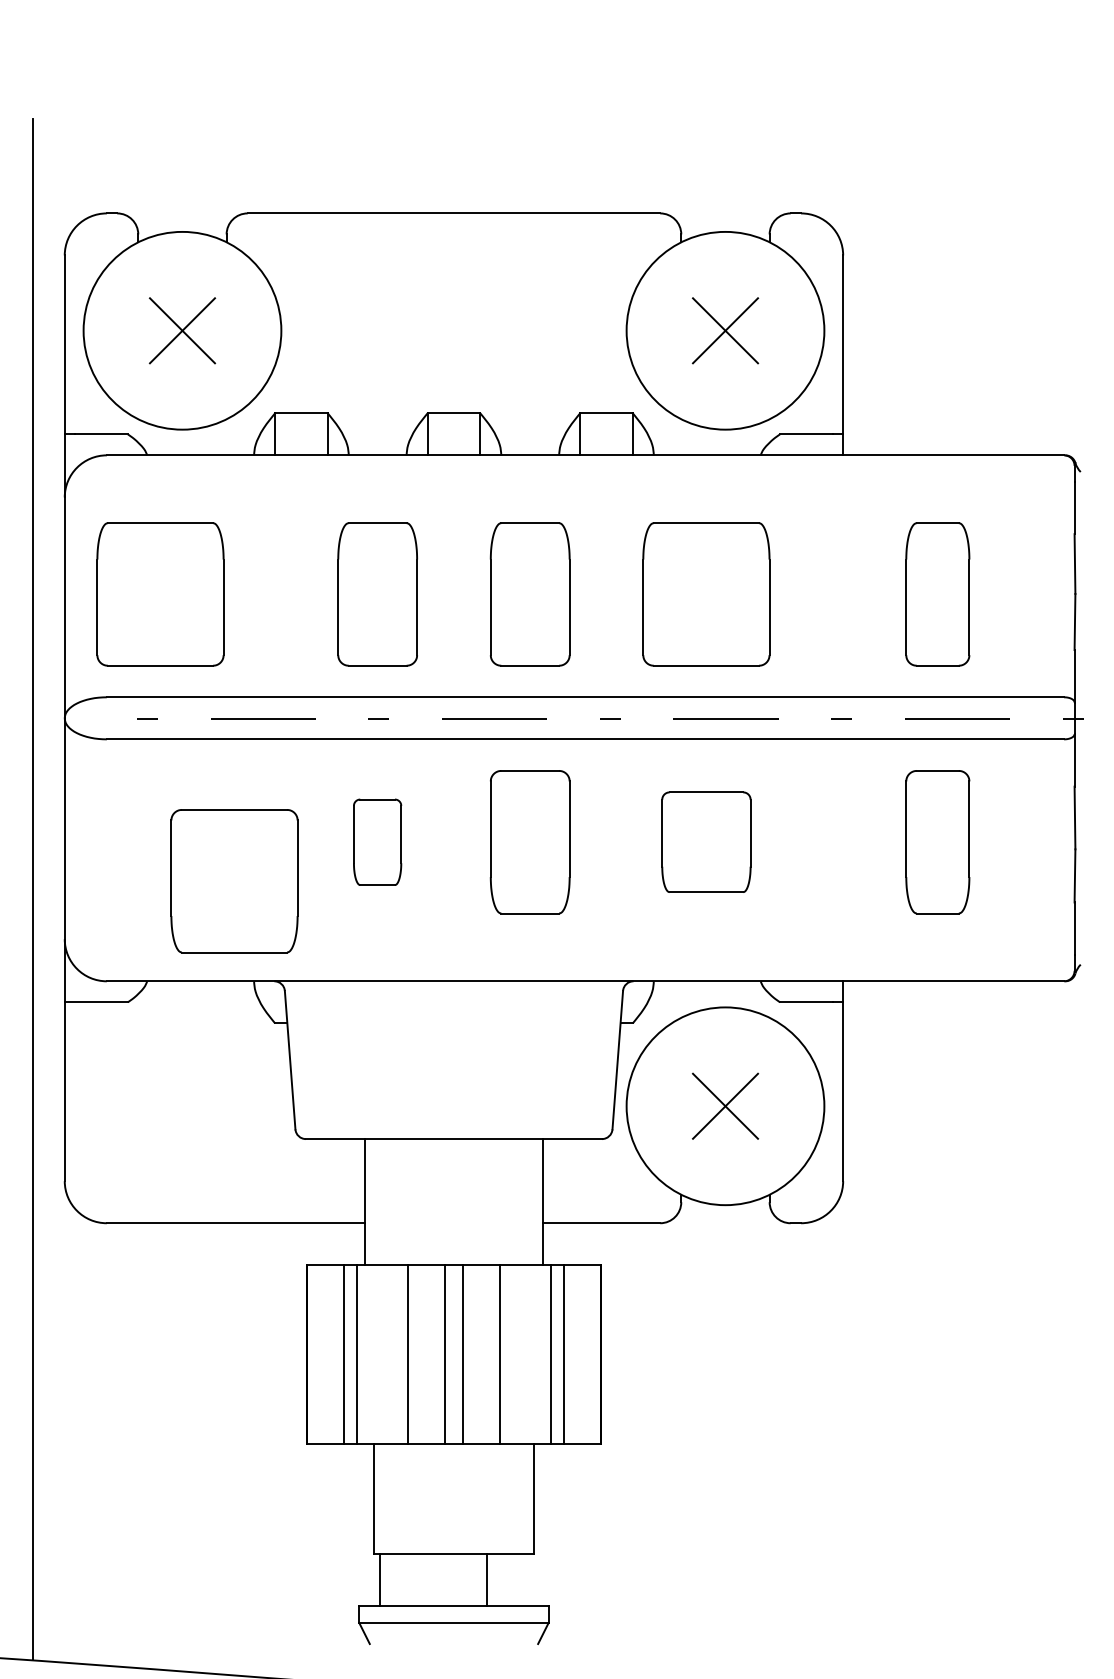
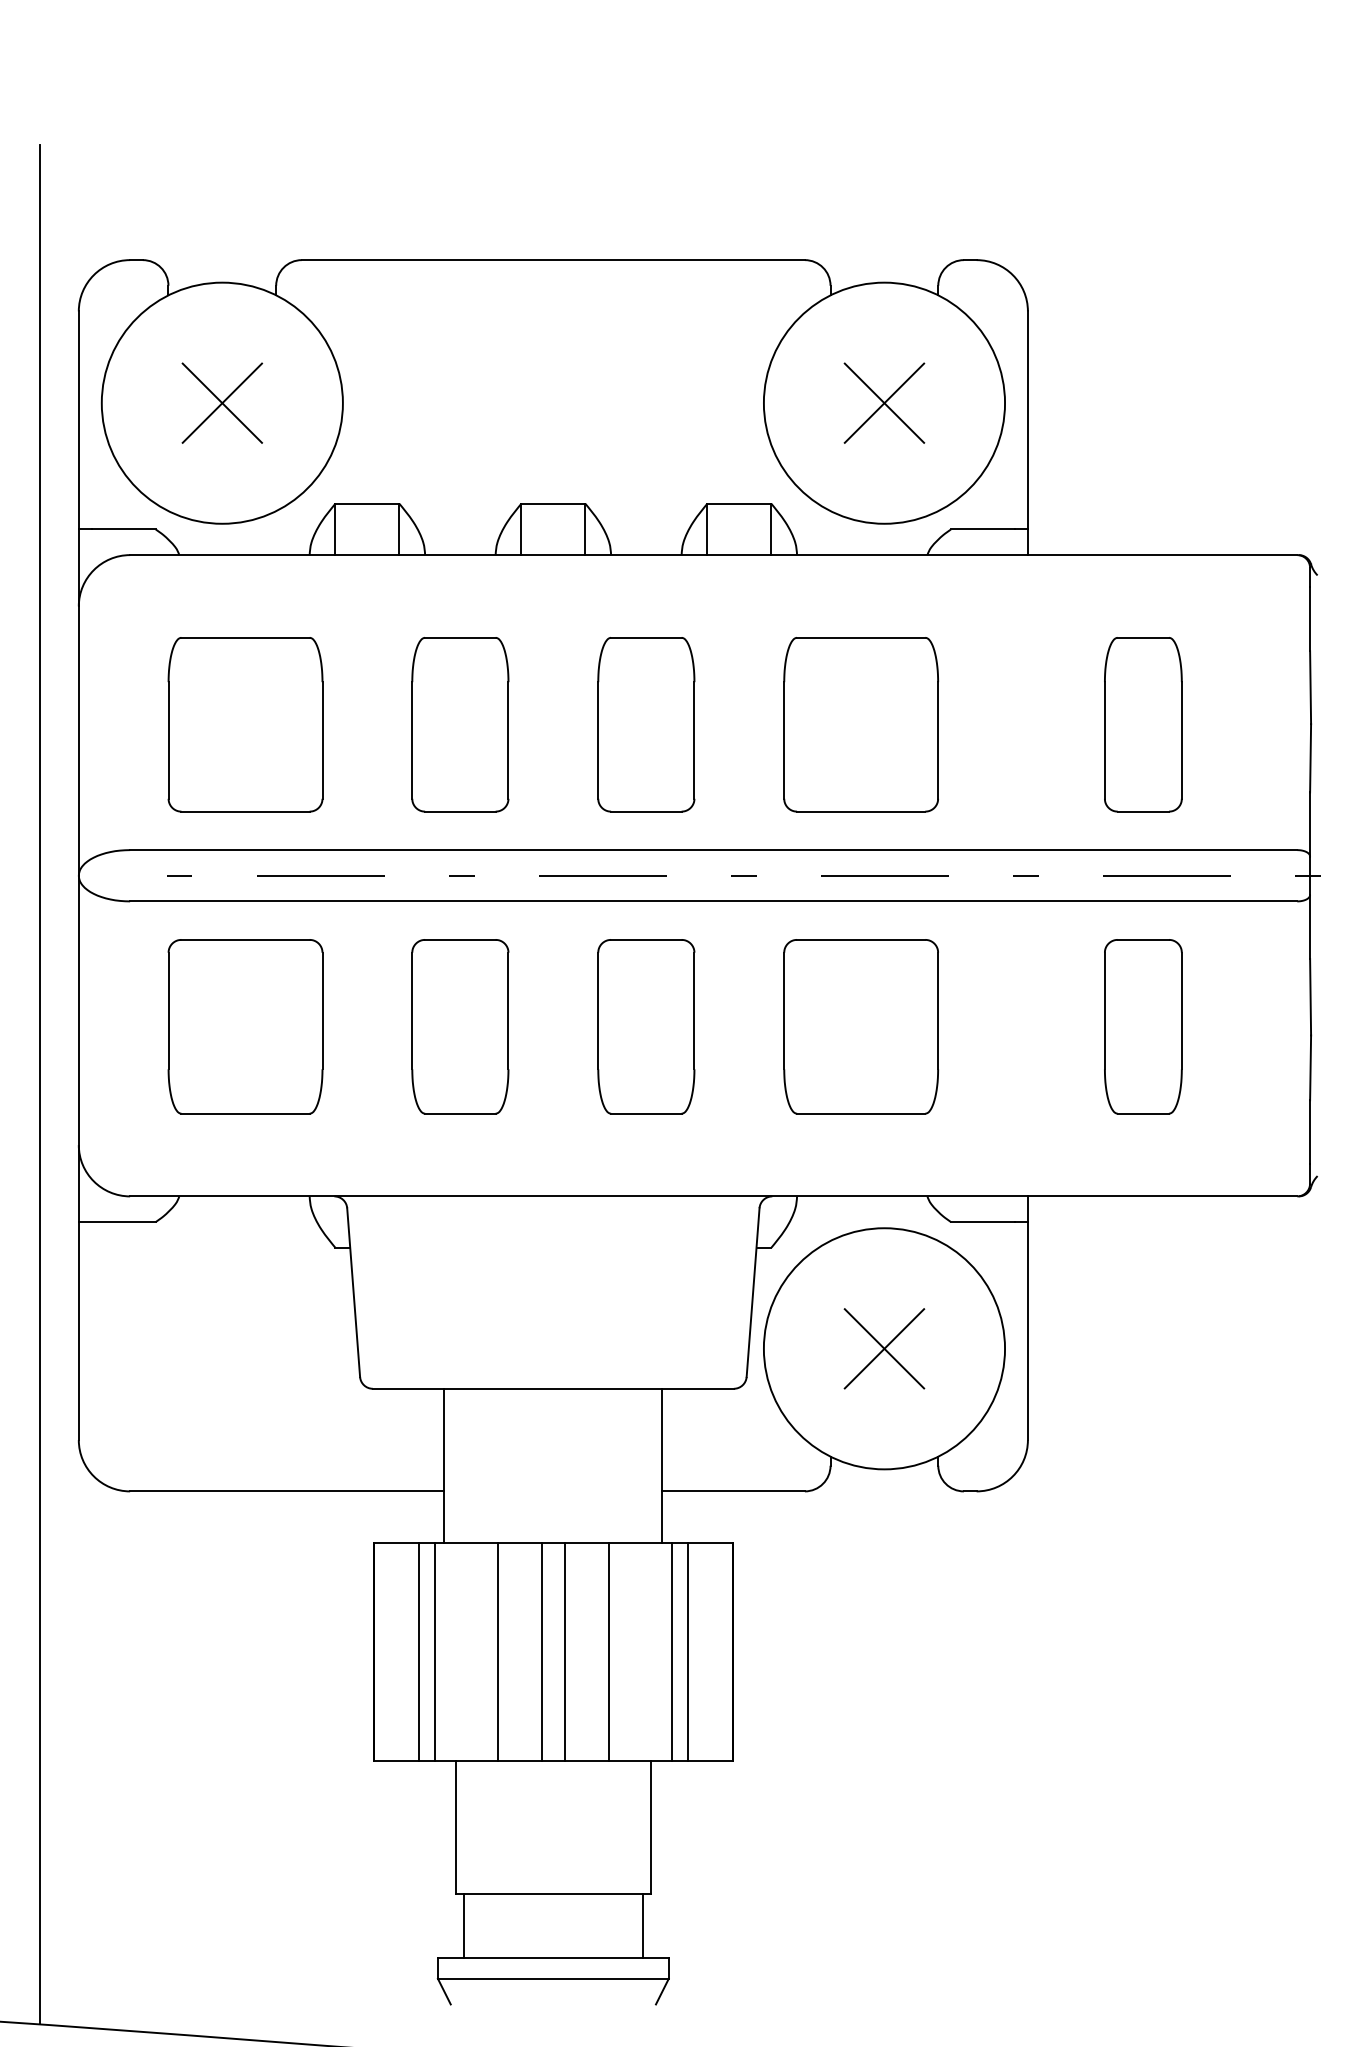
part: (160, 594) -> (245, 724), moved
part: (377, 842) -> (460, 1027), size x1.67
part: (706, 842) -> (861, 1027), size x1.43
part: (234, 881) -> (245, 1027), moved
line: (486, 1579) -> (643, 1925), moved

